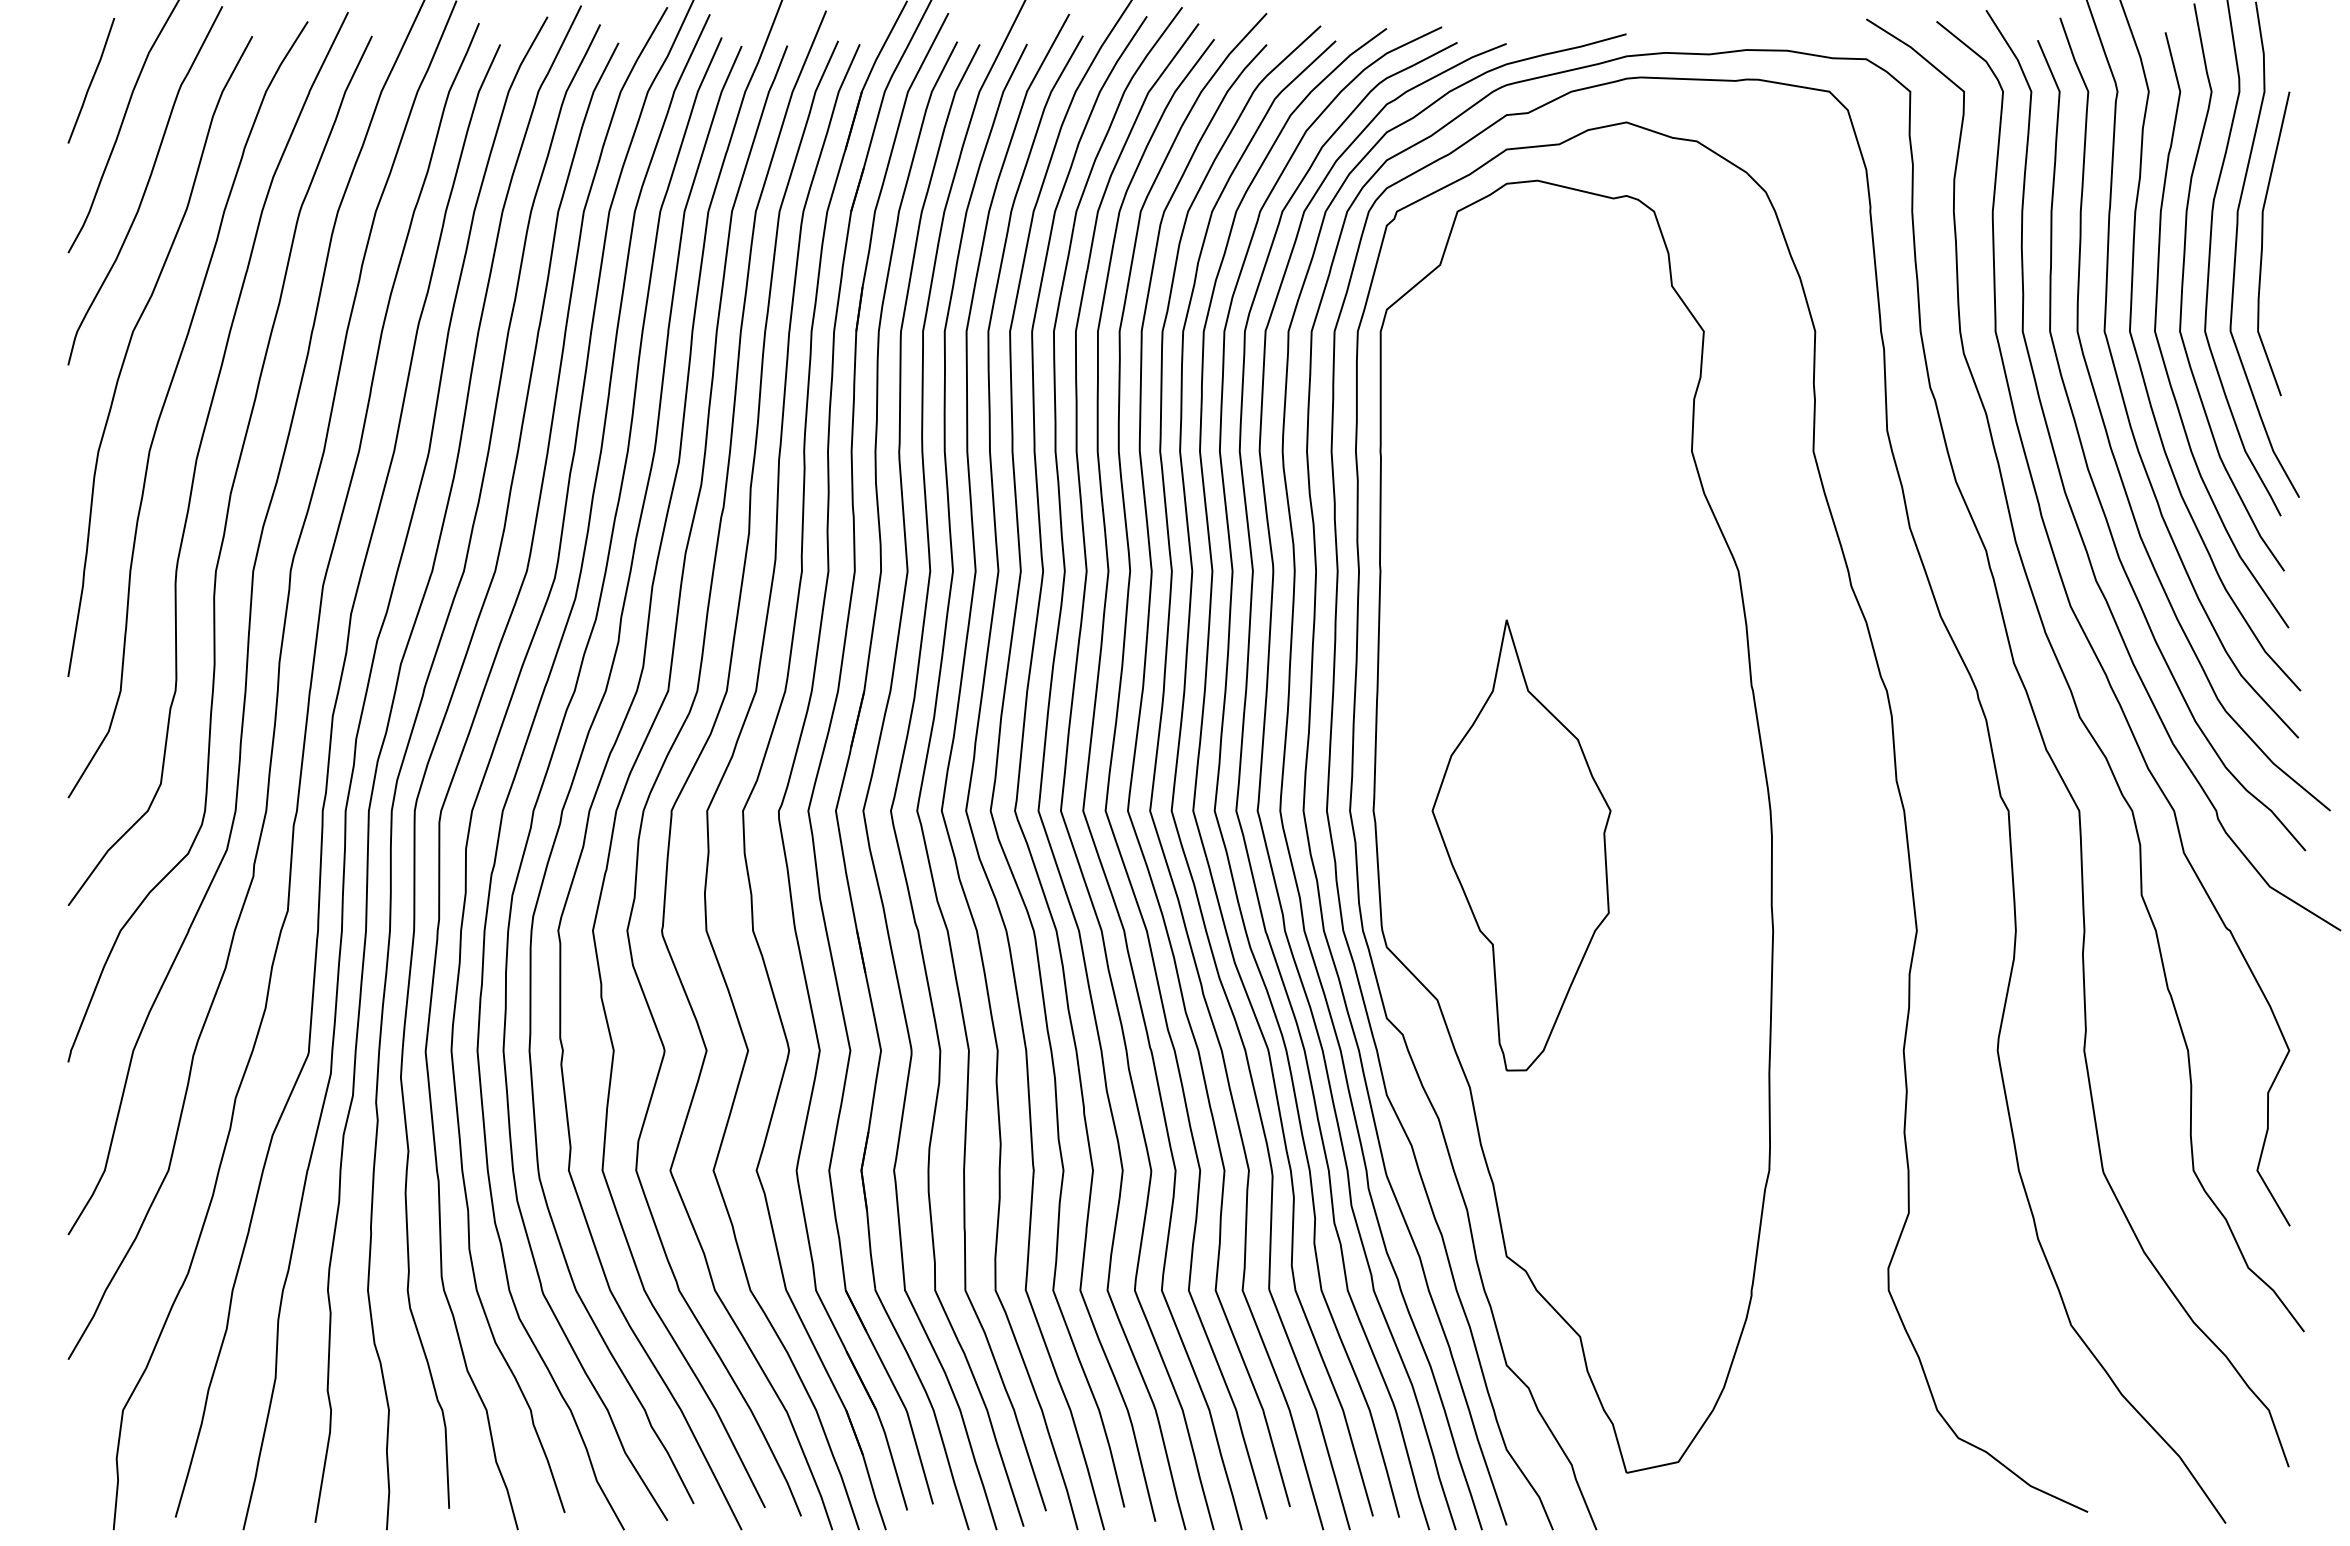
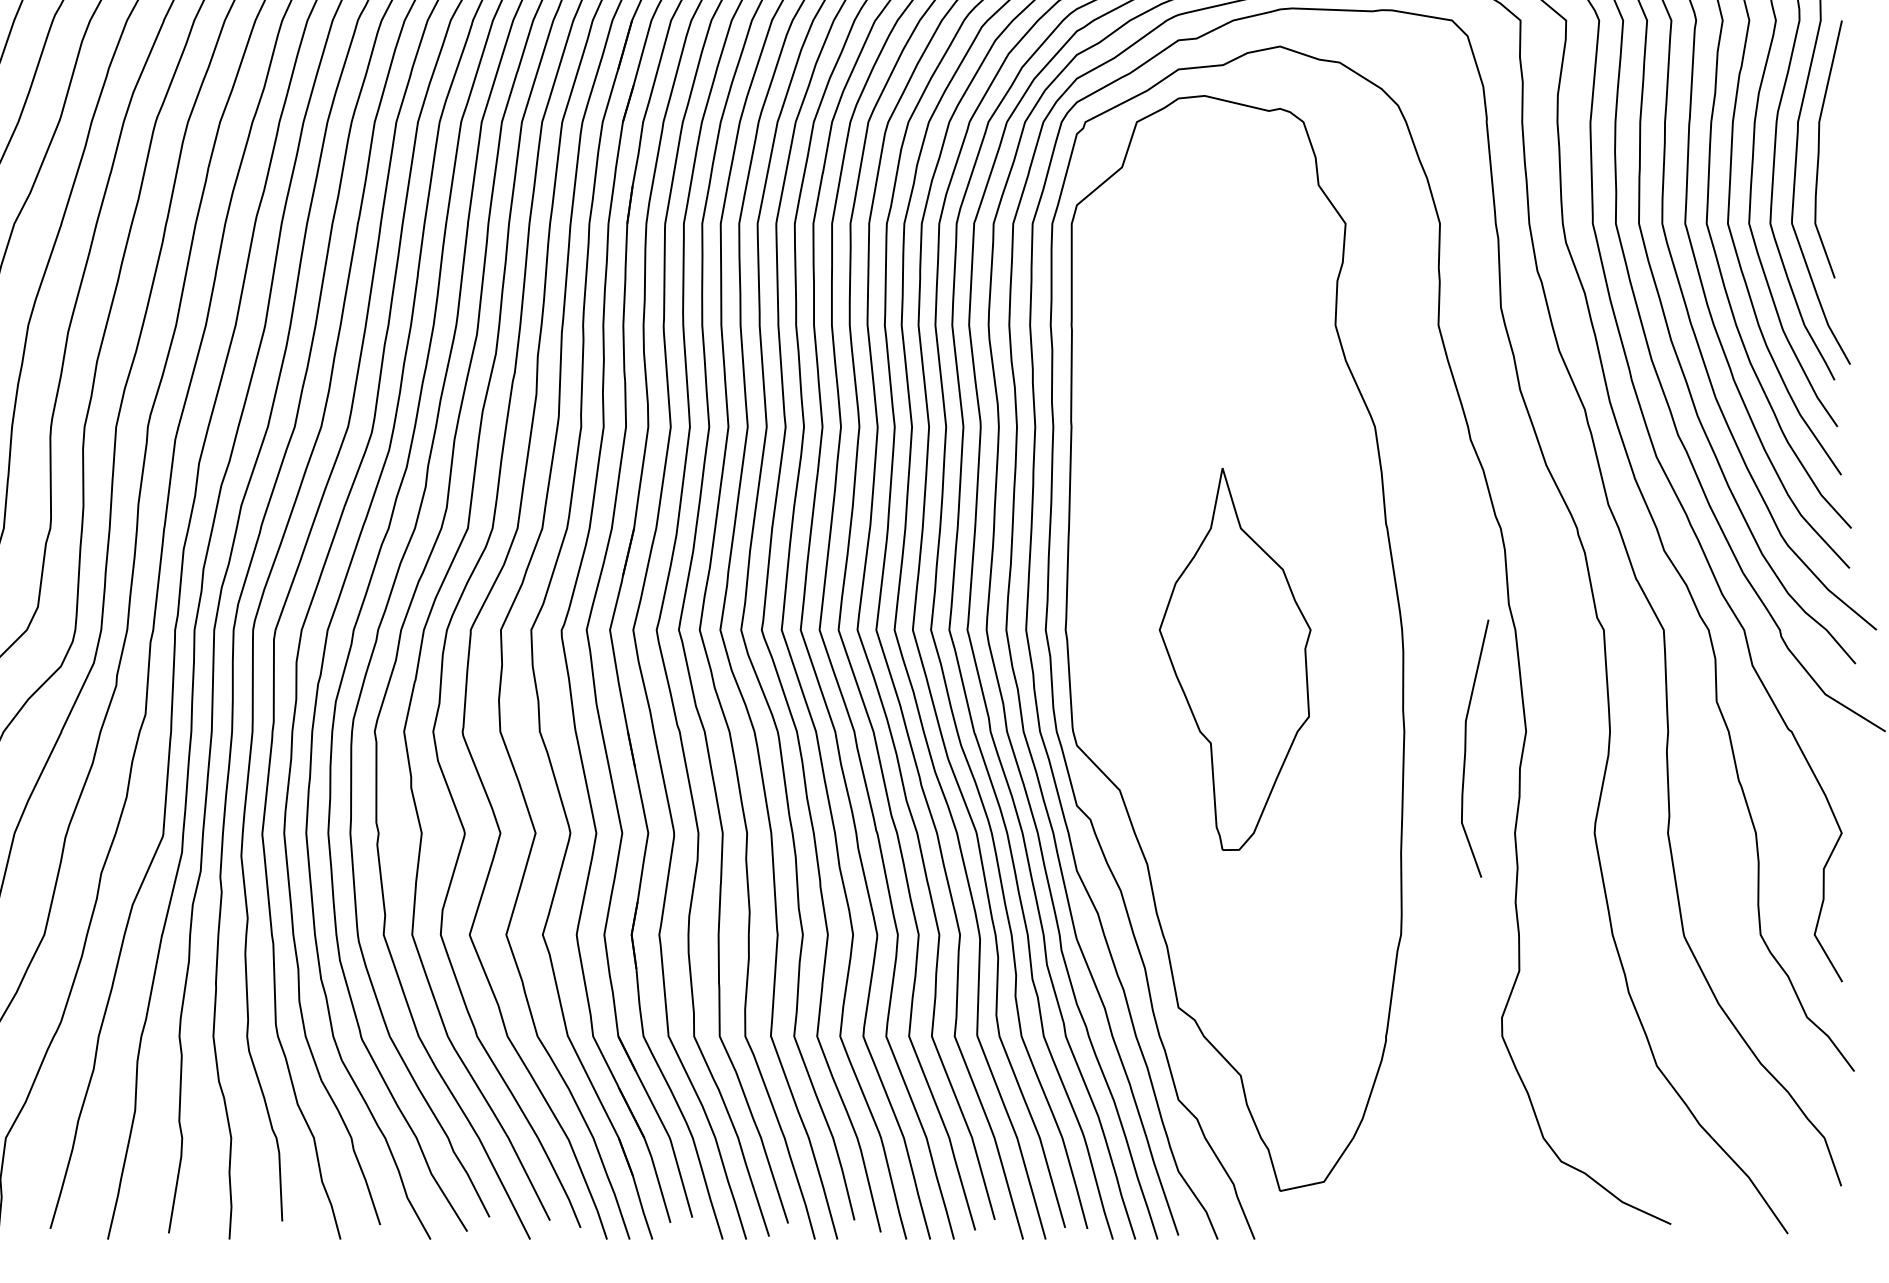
part: (1521, 845) -> (1235, 659), moved
curve: (1846, 947) -> (1466, 745), added

